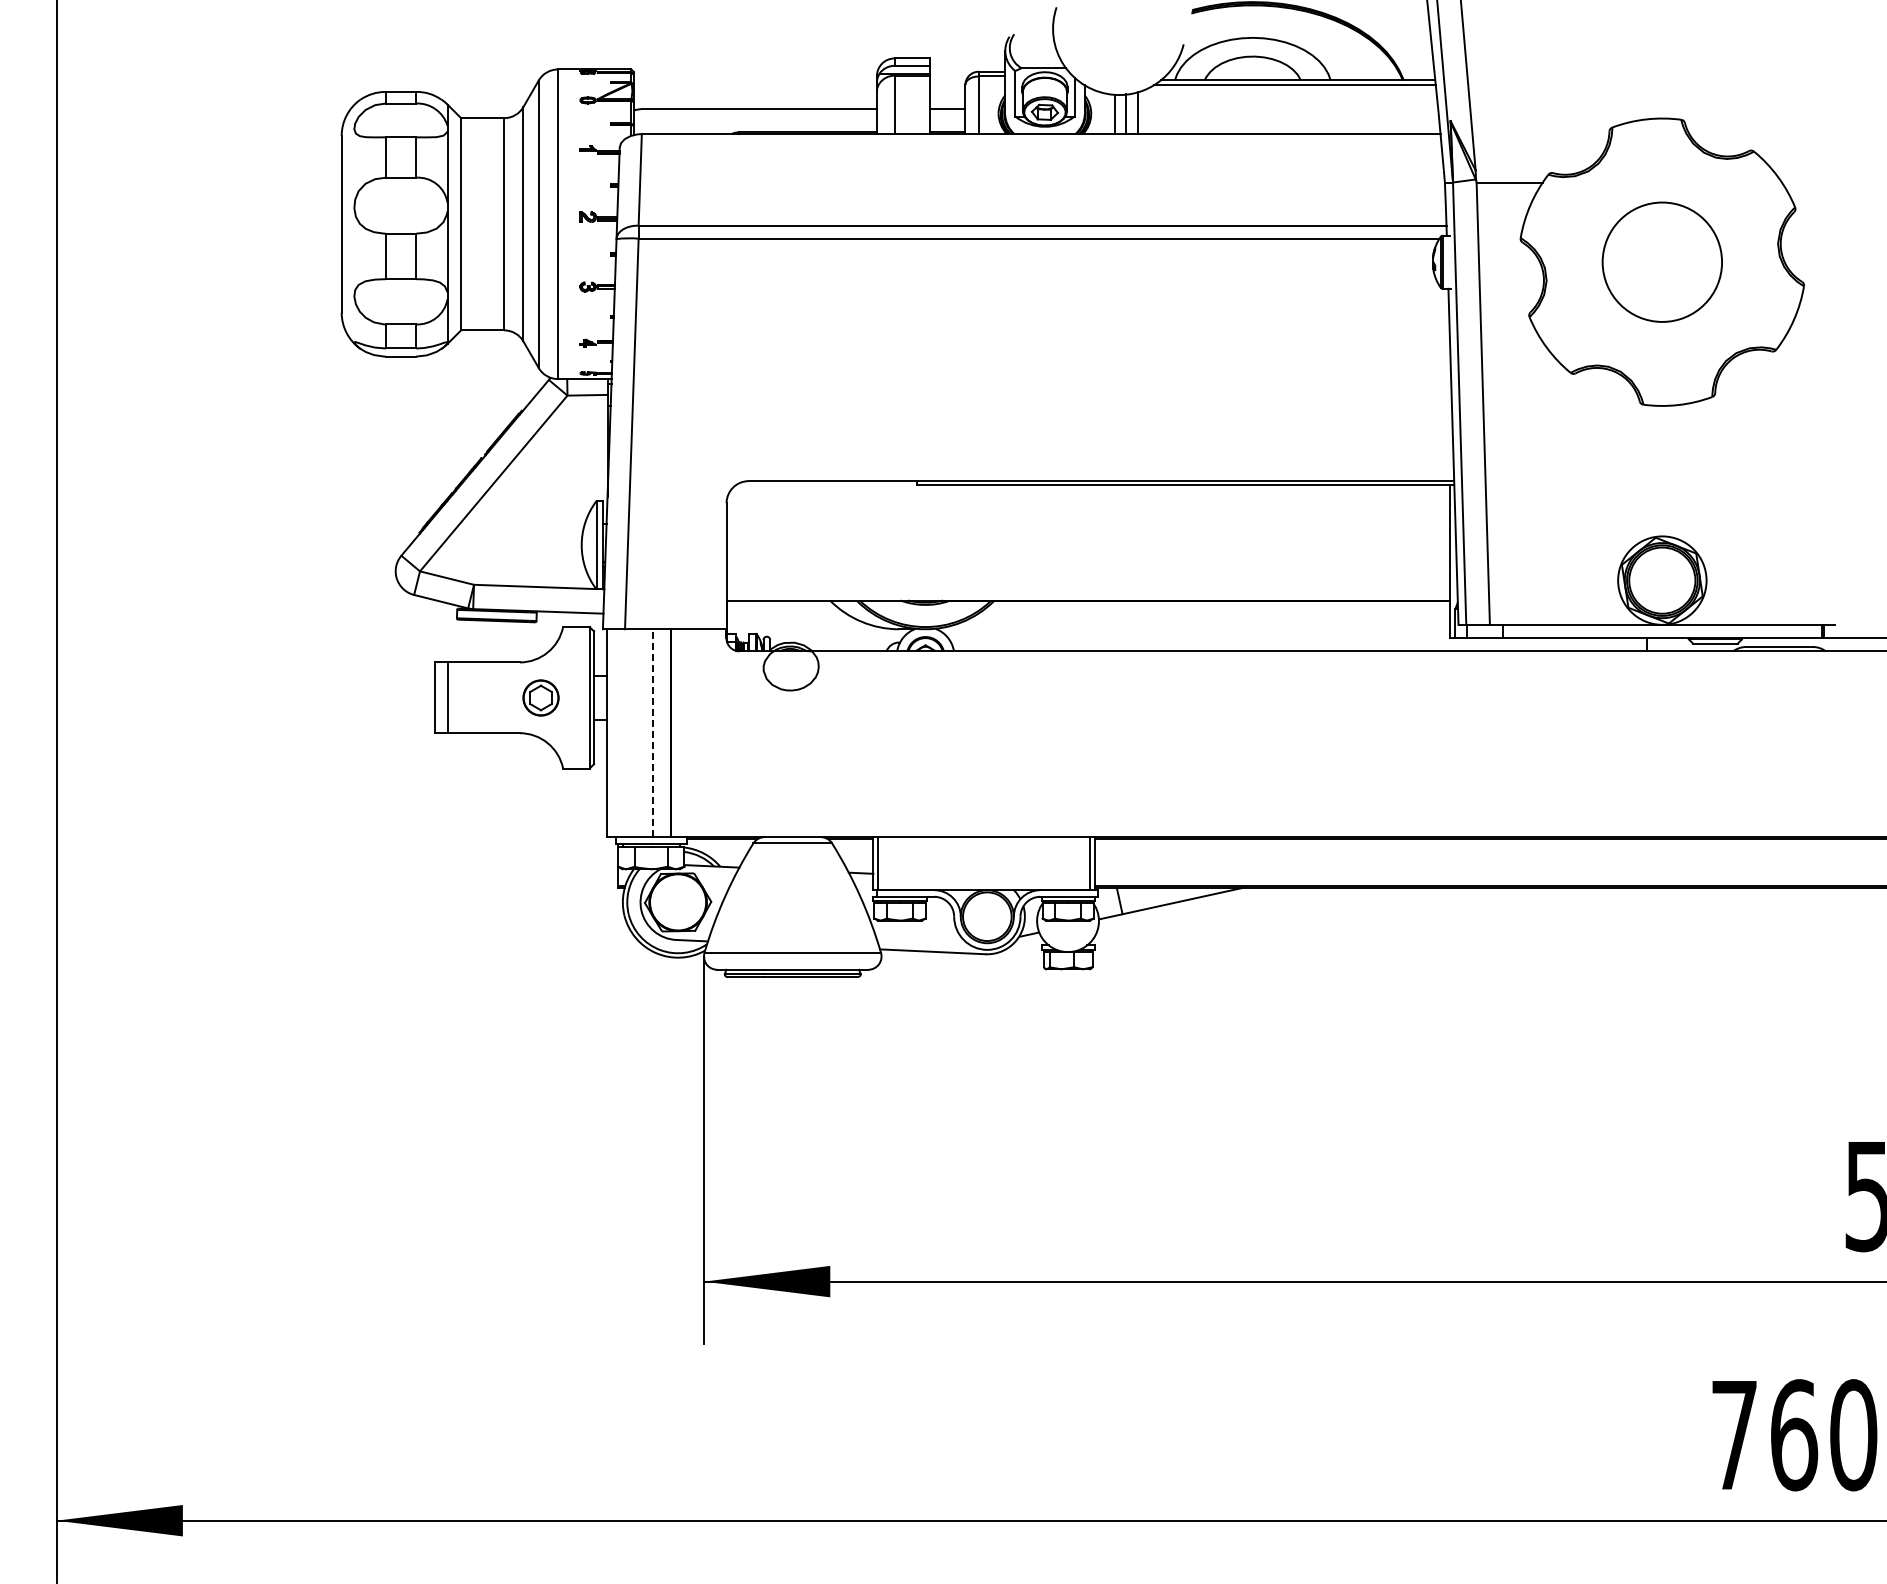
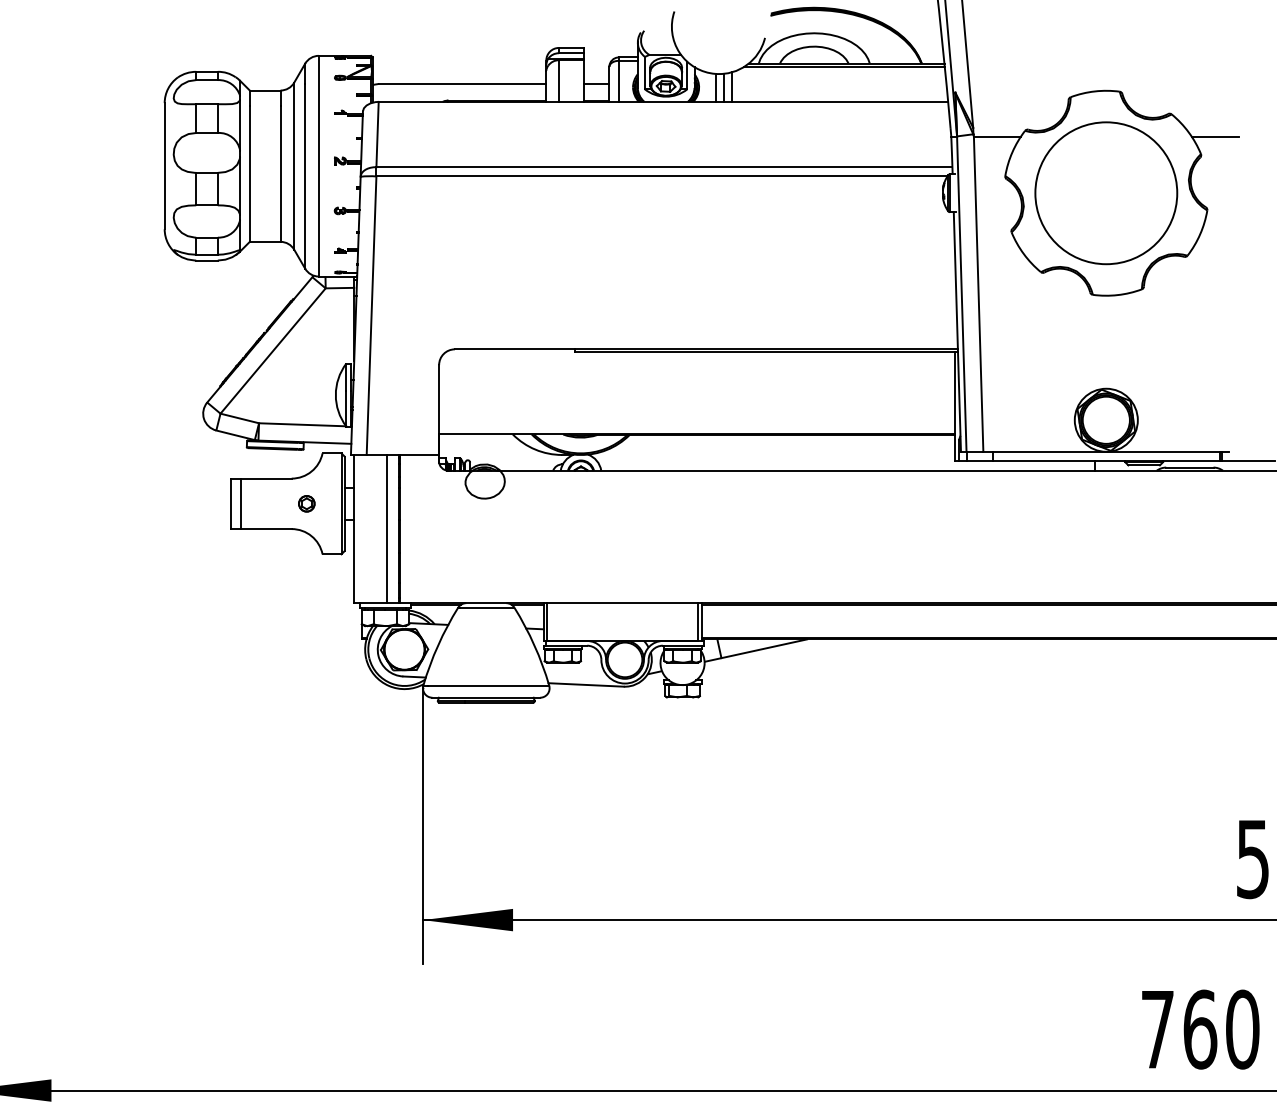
line: (1815, 182) -> (1215, 136), added
circle: (1661, 261) -> (1105, 192), size x1.67
part: (540, 697) -> (306, 503), size x0.62
line: (653, 733) -> (387, 529), dashed -> solid

